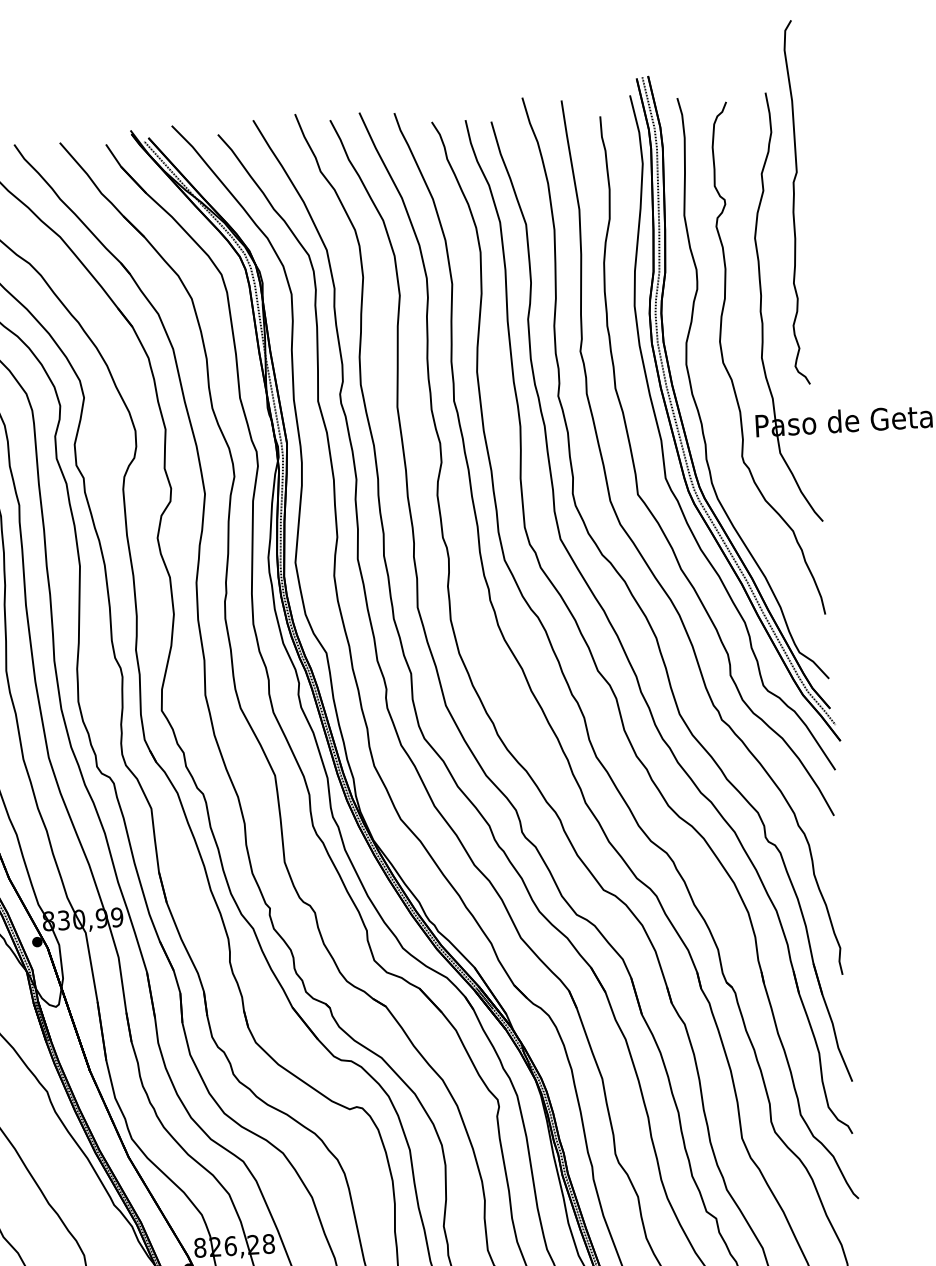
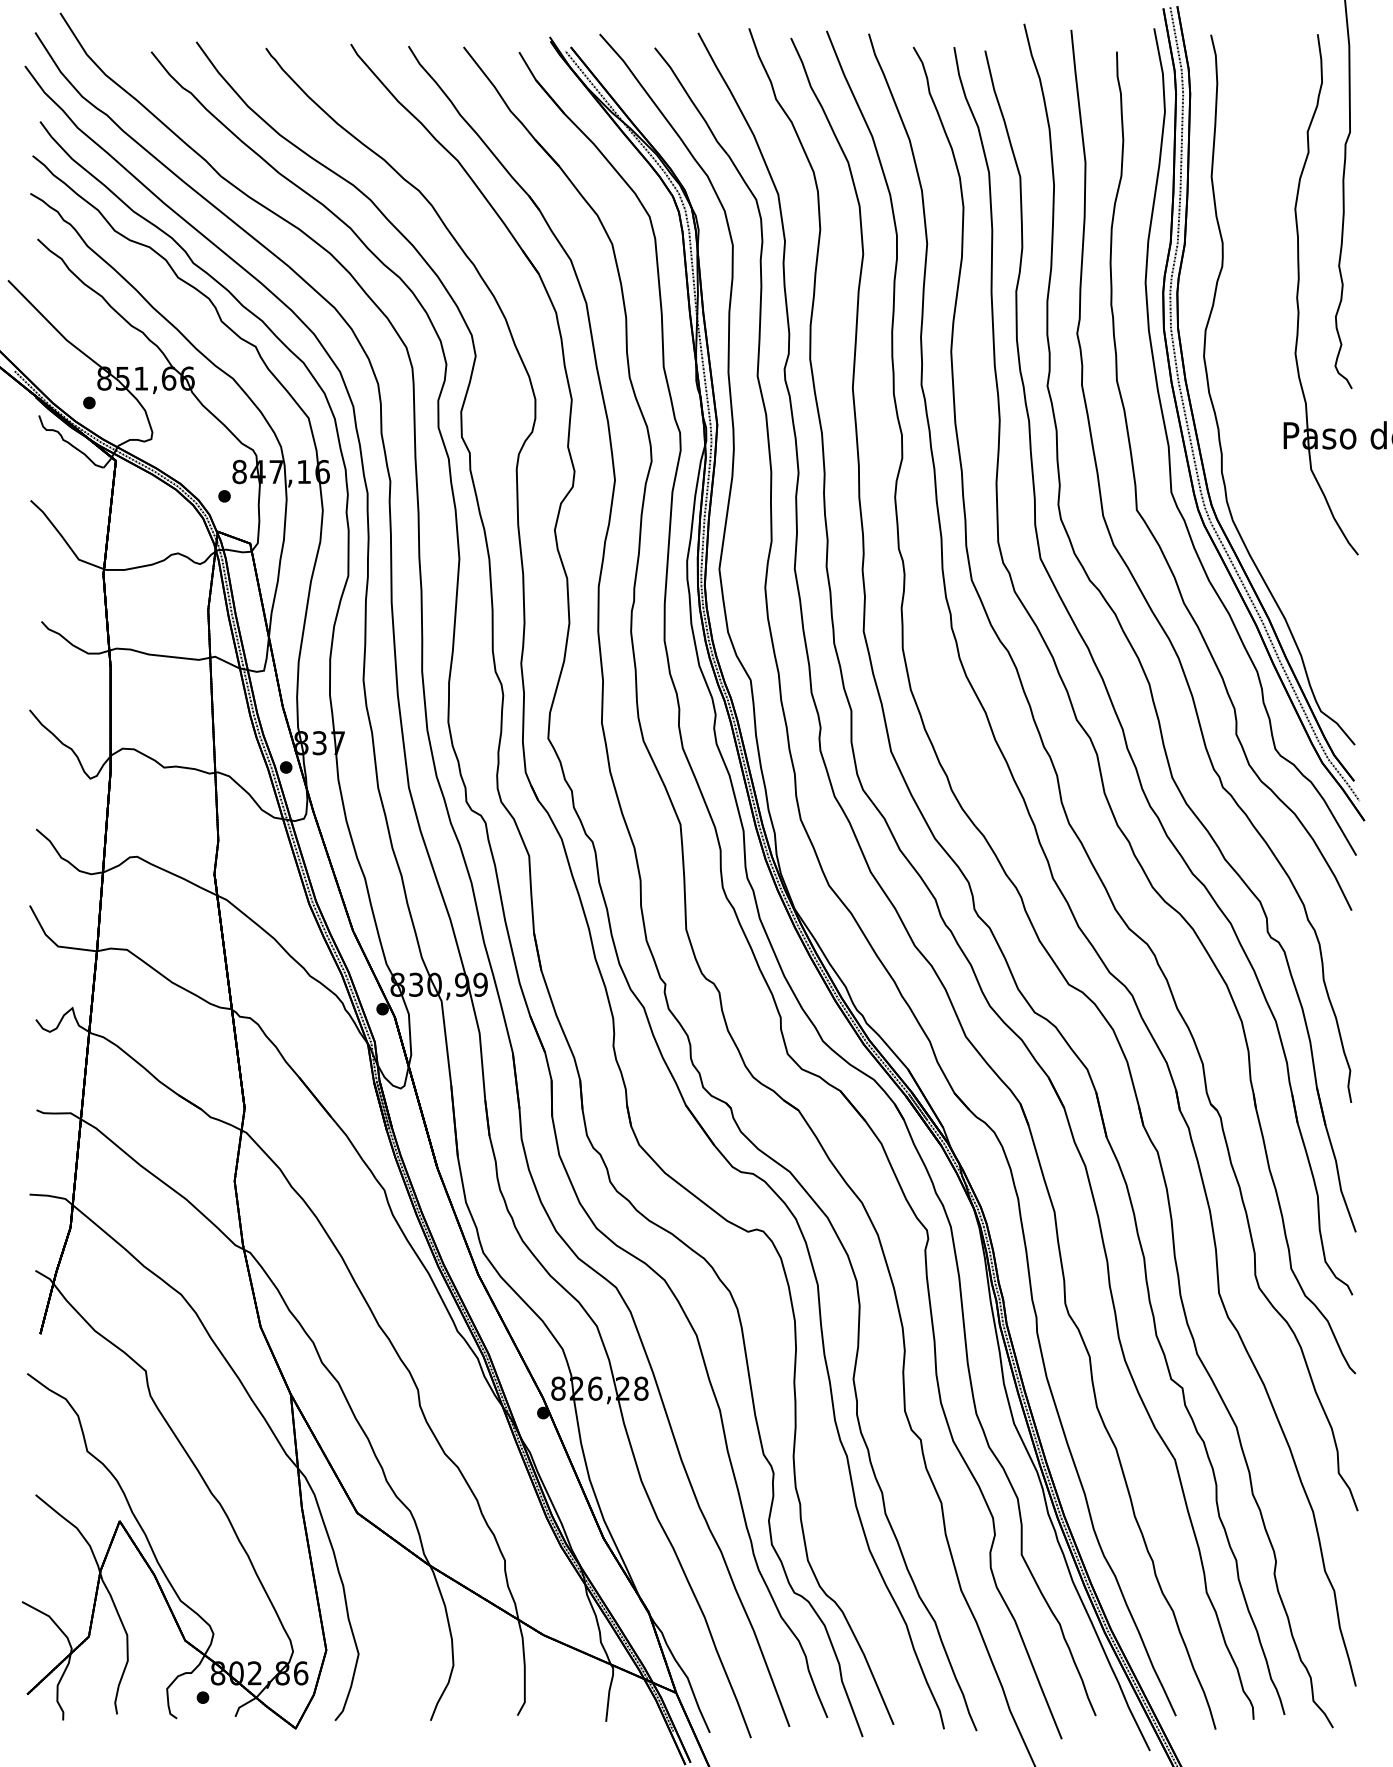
part: (730, 375) -> (1256, 372), removed

